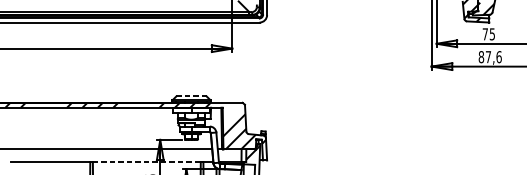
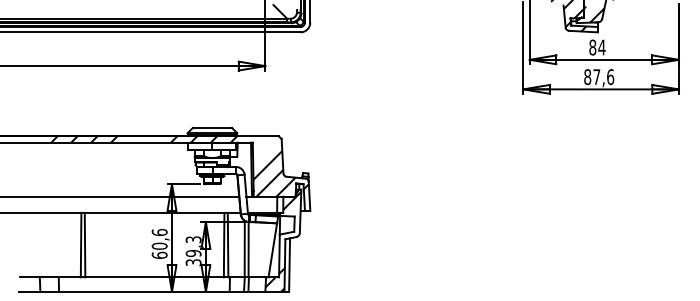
text: (488, 34) -> (597, 47), 75 -> 84
line: (191, 96) -> (212, 127), dashed -> solid
line: (146, 161) -> (154, 212), dashed -> solid

